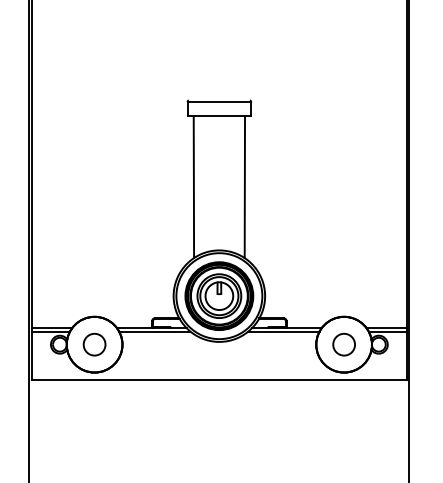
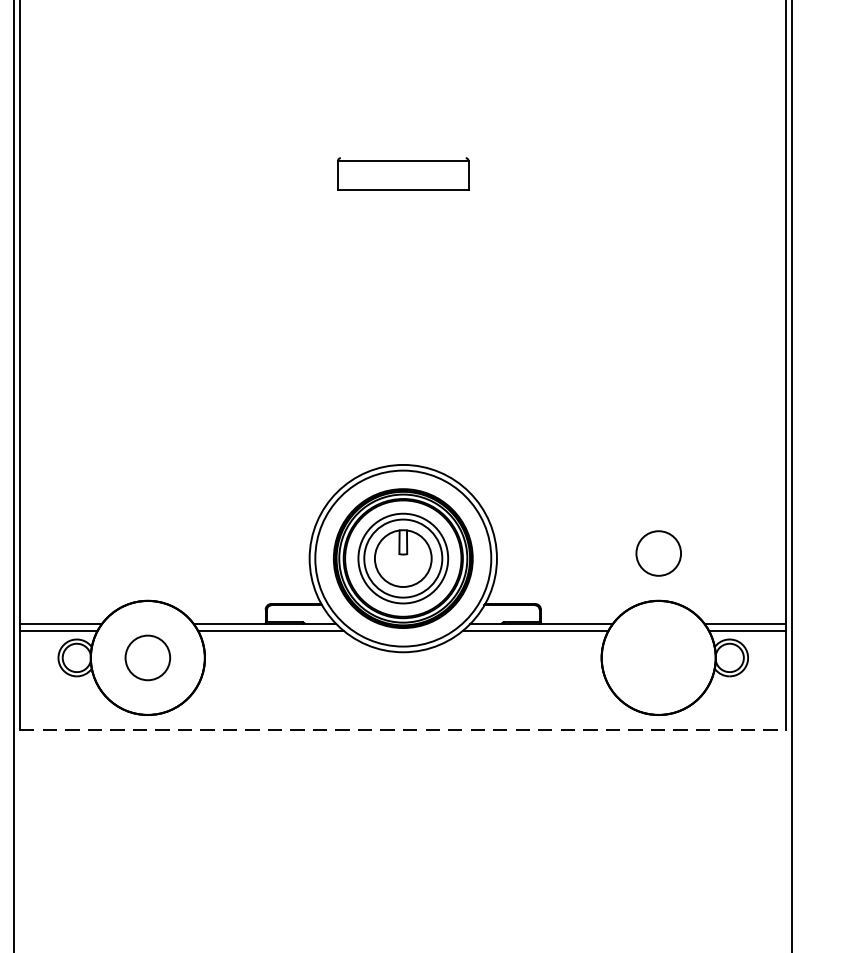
line: (193, 187) -> (350, 336), removed
line: (244, 187) -> (454, 336), removed
circle: (343, 344) -> (657, 553), moved
line: (219, 380) -> (403, 731), solid -> dashed

